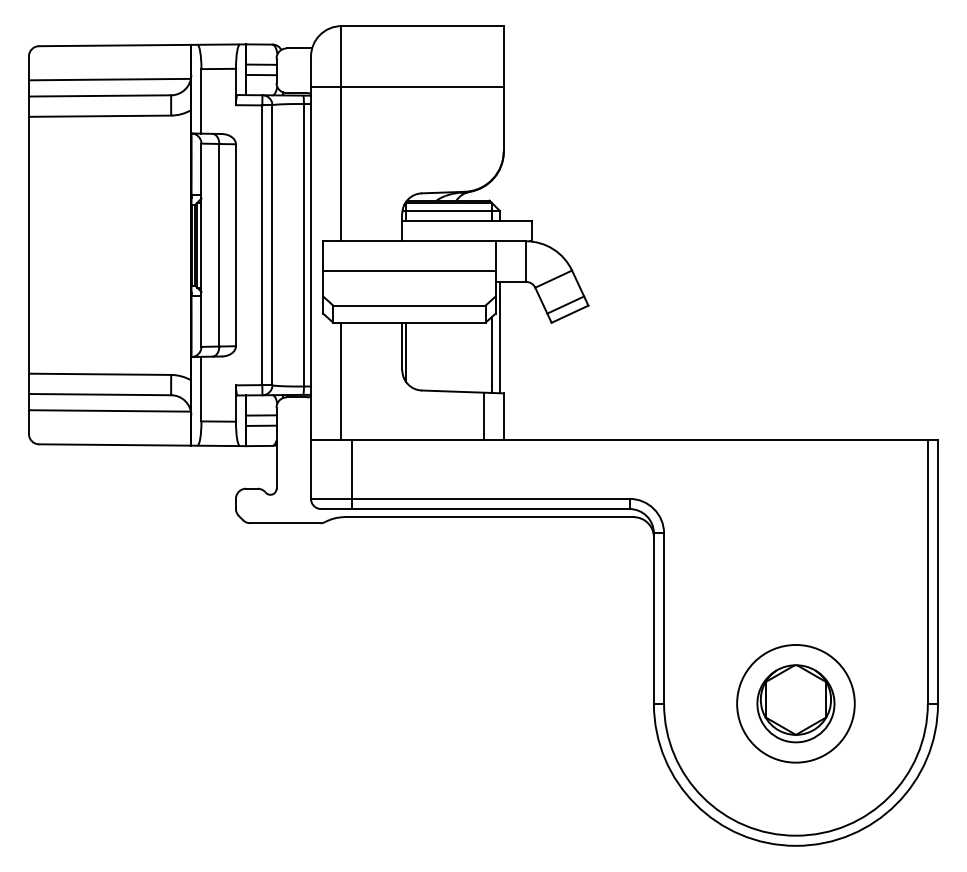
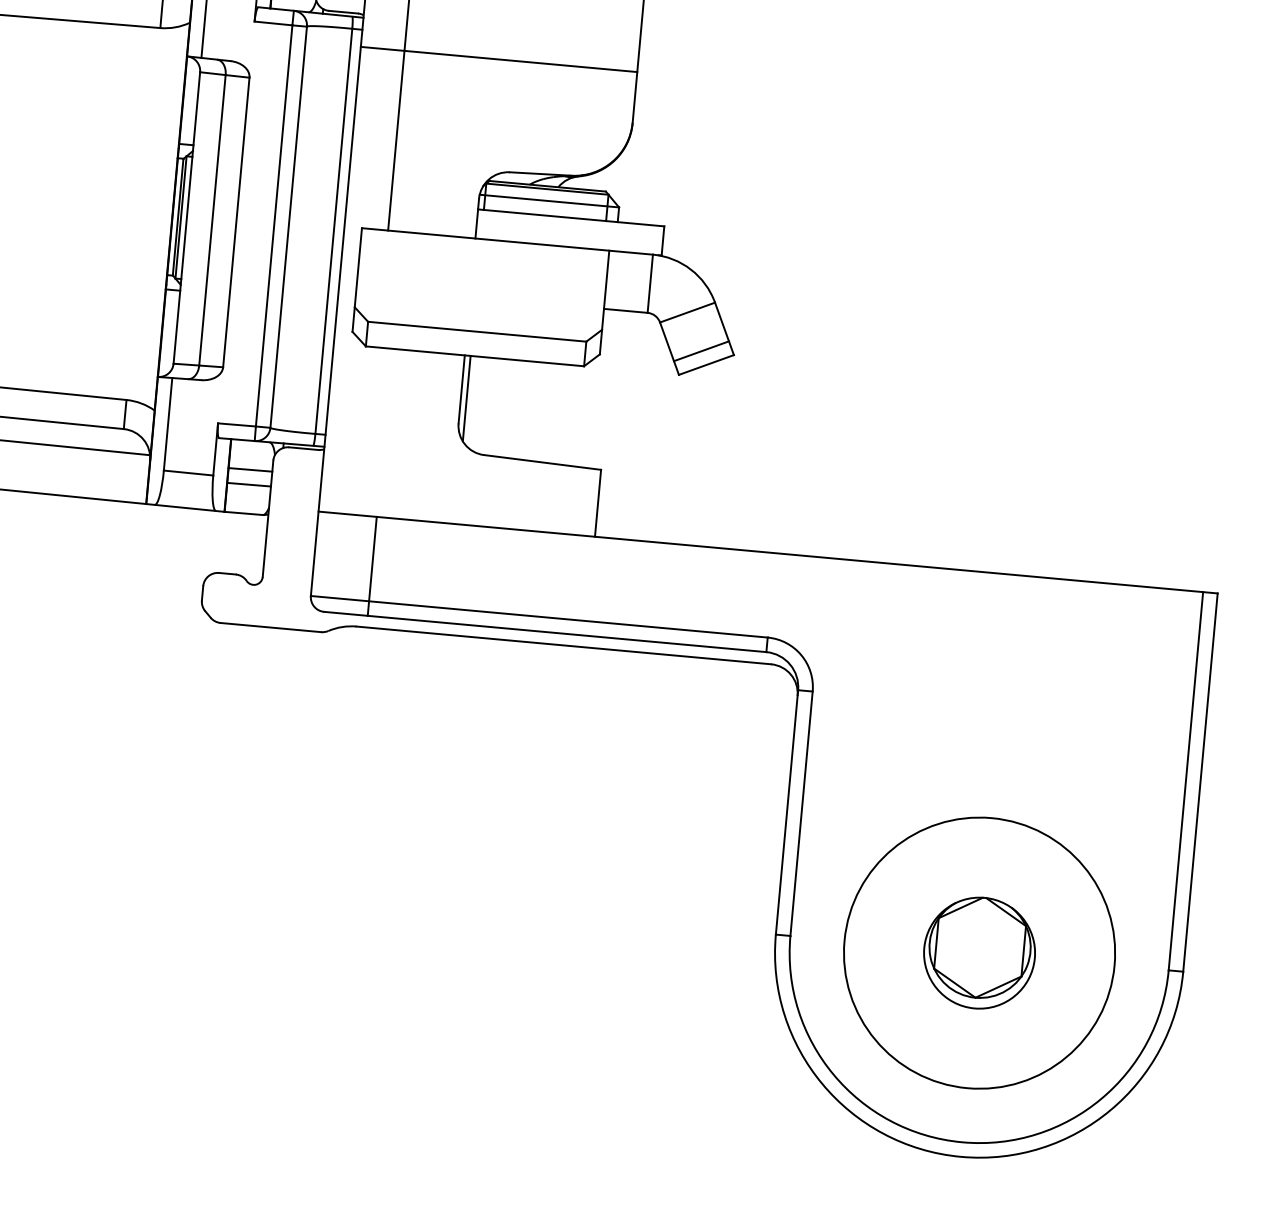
line: (407, 87) -> (499, 60), moved
line: (409, 270) -> (481, 281), removed
line: (499, 337) -> (602, 389), removed
line: (491, 354) -> (588, 412), removed
line: (341, 381) -> (369, 431), removed
line: (483, 416) -> (568, 500), removed
circle: (795, 703) -> (978, 952), size x1.6

